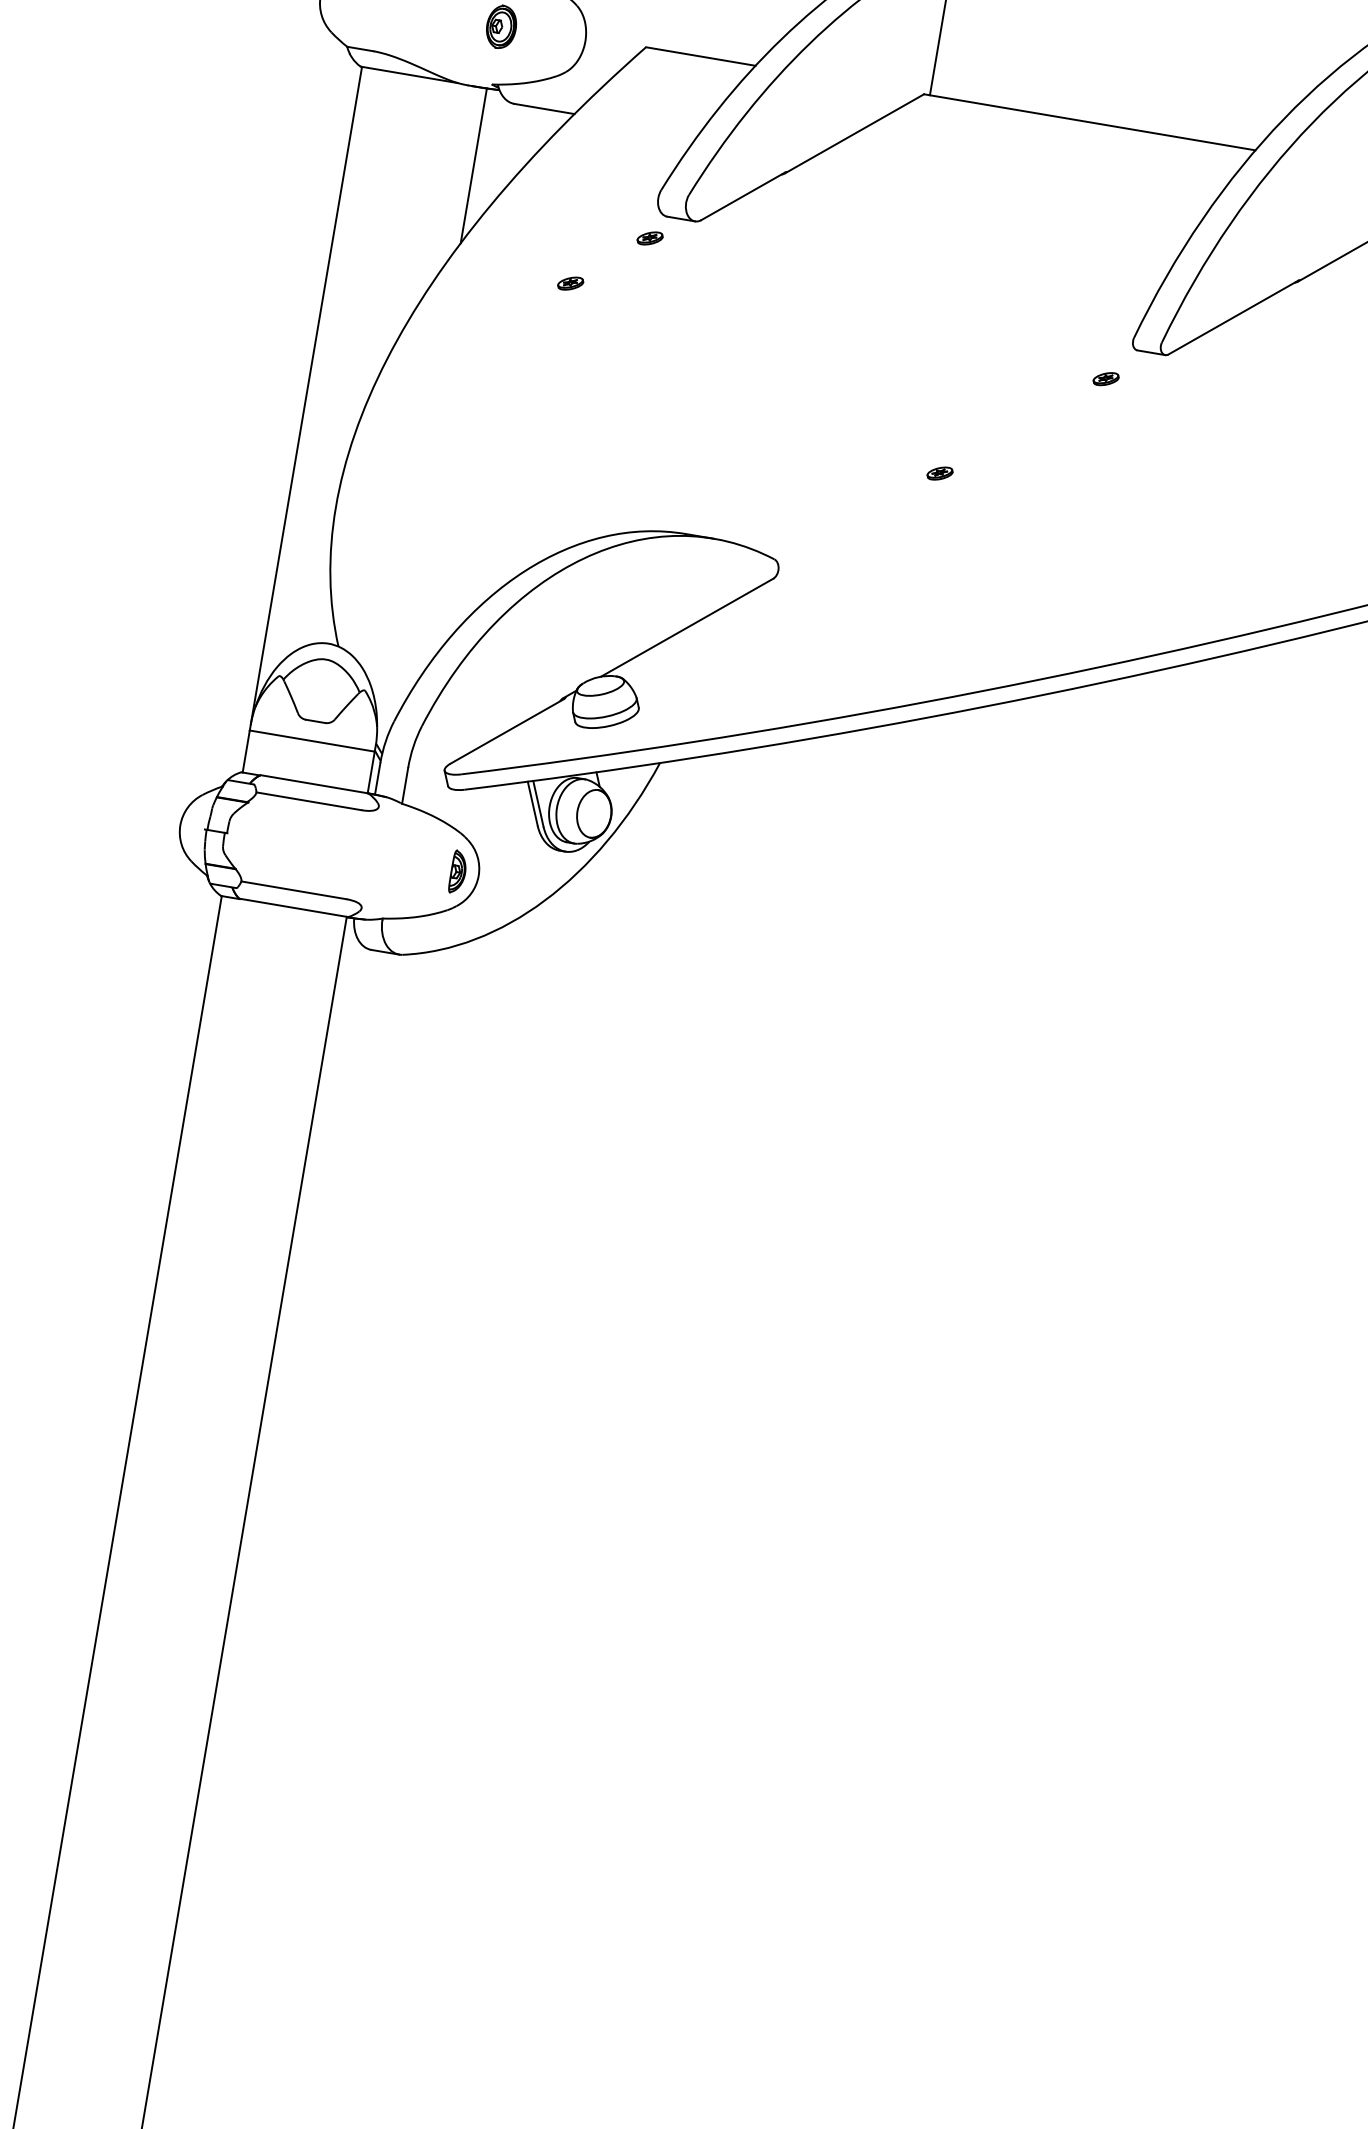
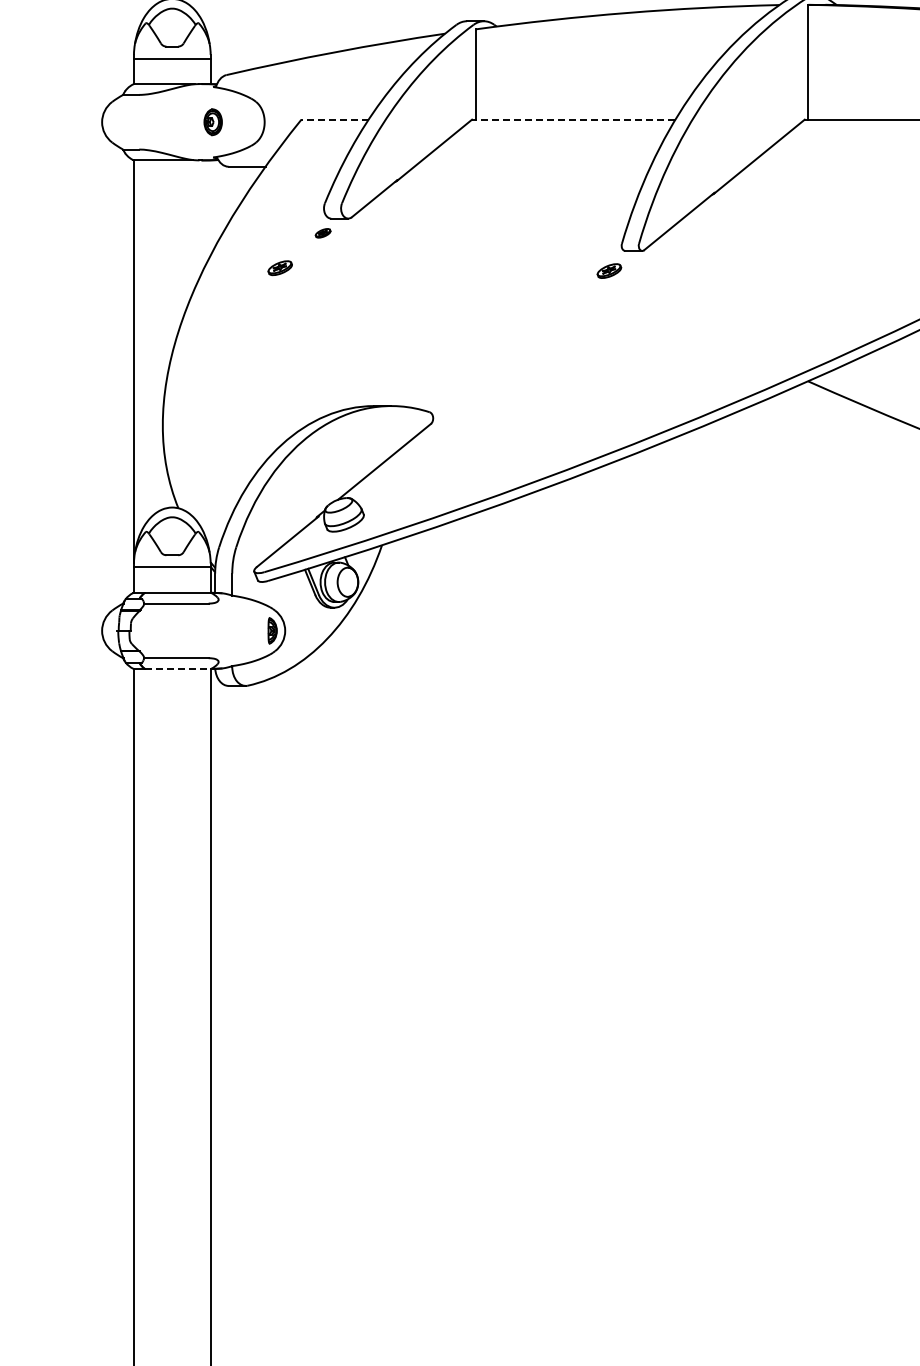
line: (701, 56) -> (335, 119), solid -> dashed
line: (1089, 121) -> (573, 119), solid -> dashed
line: (473, 165) -> (210, 207), removed
part: (570, 283) -> (280, 268), size x1.6
part: (1106, 379) -> (609, 271), size x1.6
part: (939, 473) -> (519, 344), removed
line: (294, 907) -> (178, 668), solid -> dashed

